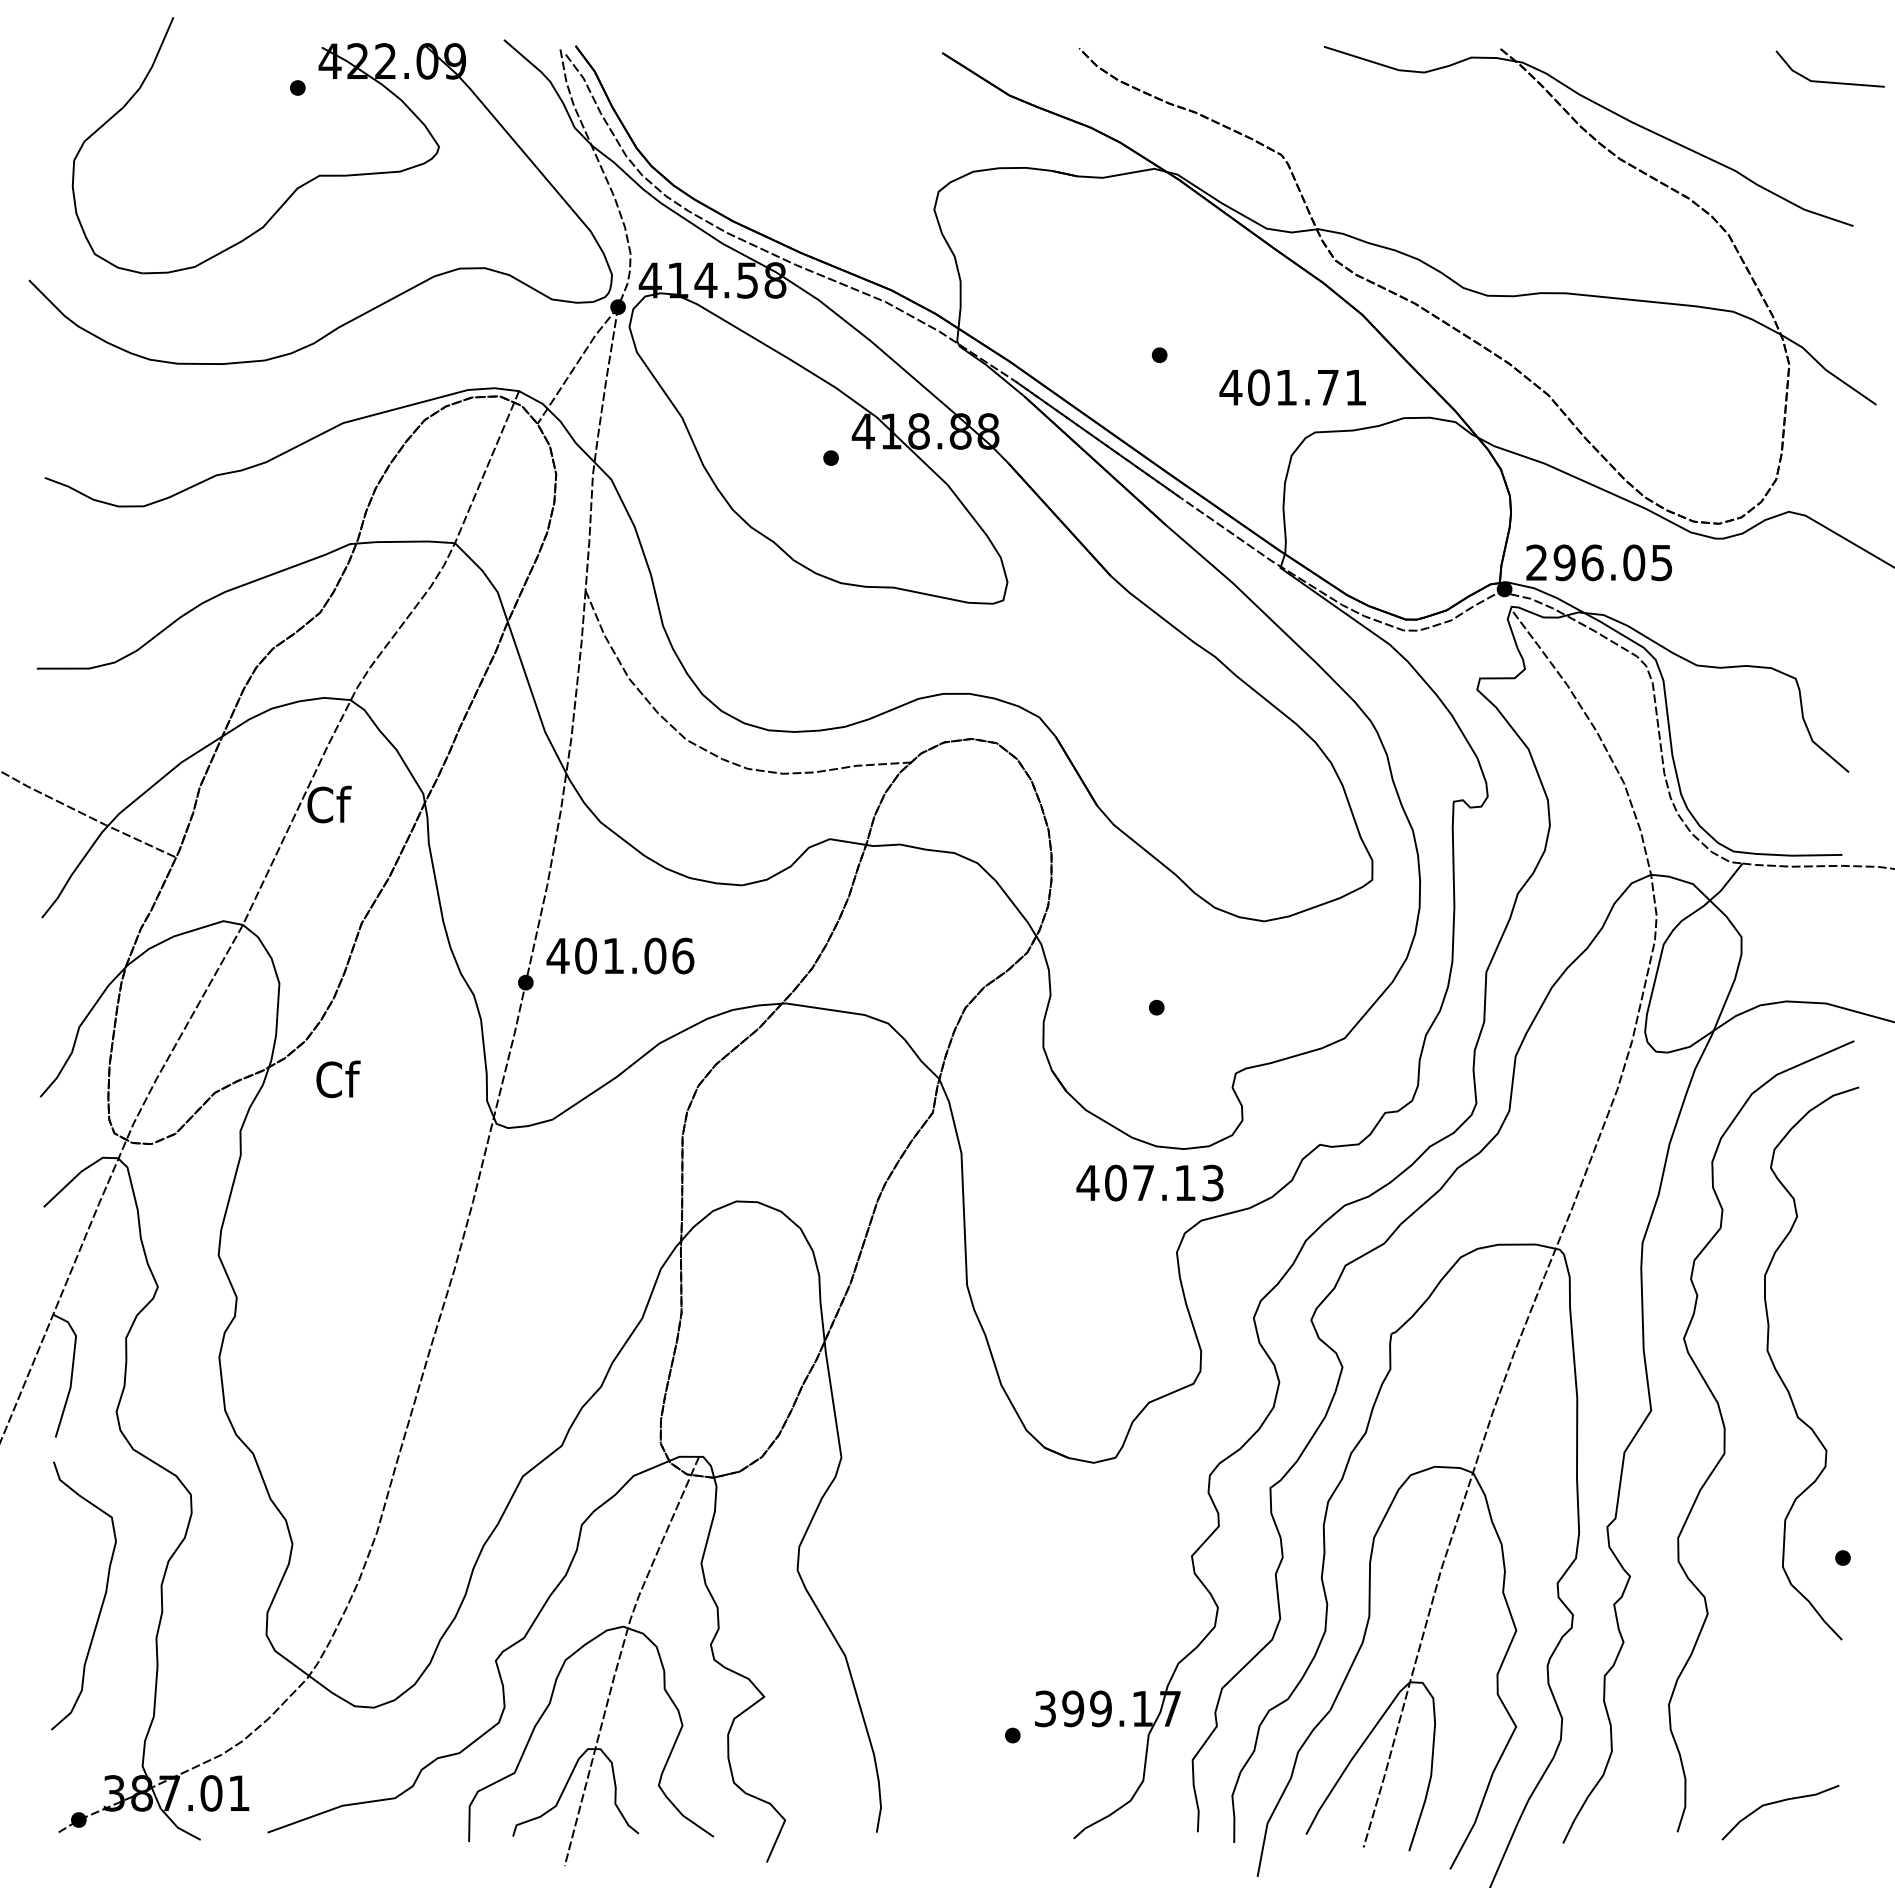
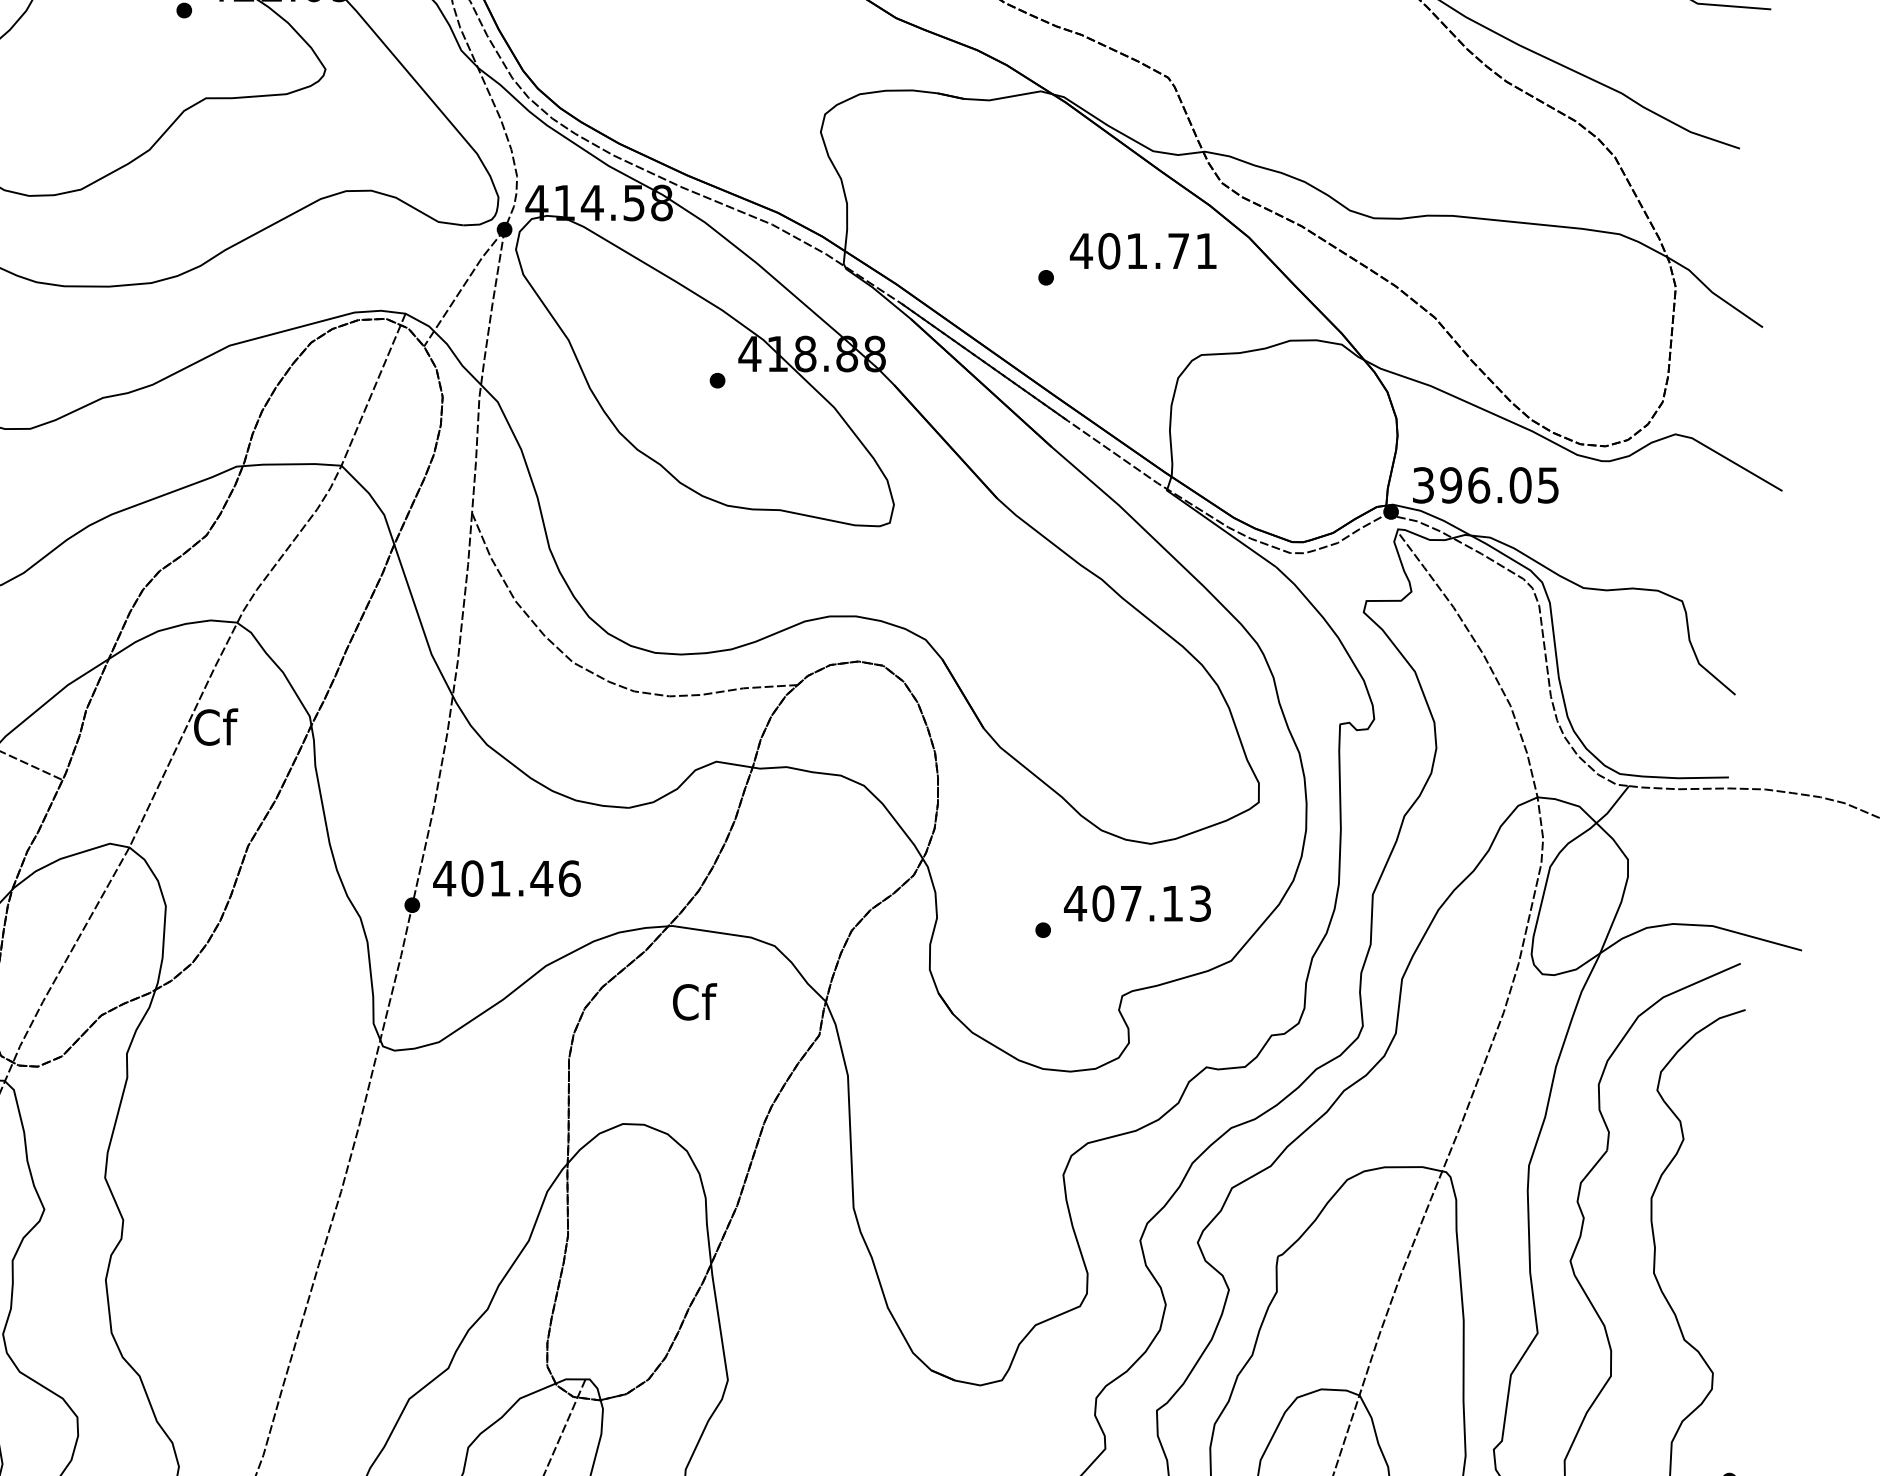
text: (1292, 387) -> (1142, 251), moved
text: (1536, 562) -> (1422, 485), 296.05 -> 396.05
text: (654, 955) -> (540, 878), 401.06 -> 401.46
text: (338, 1079) -> (694, 1002), moved
text: (1149, 1182) -> (1136, 903), moved

